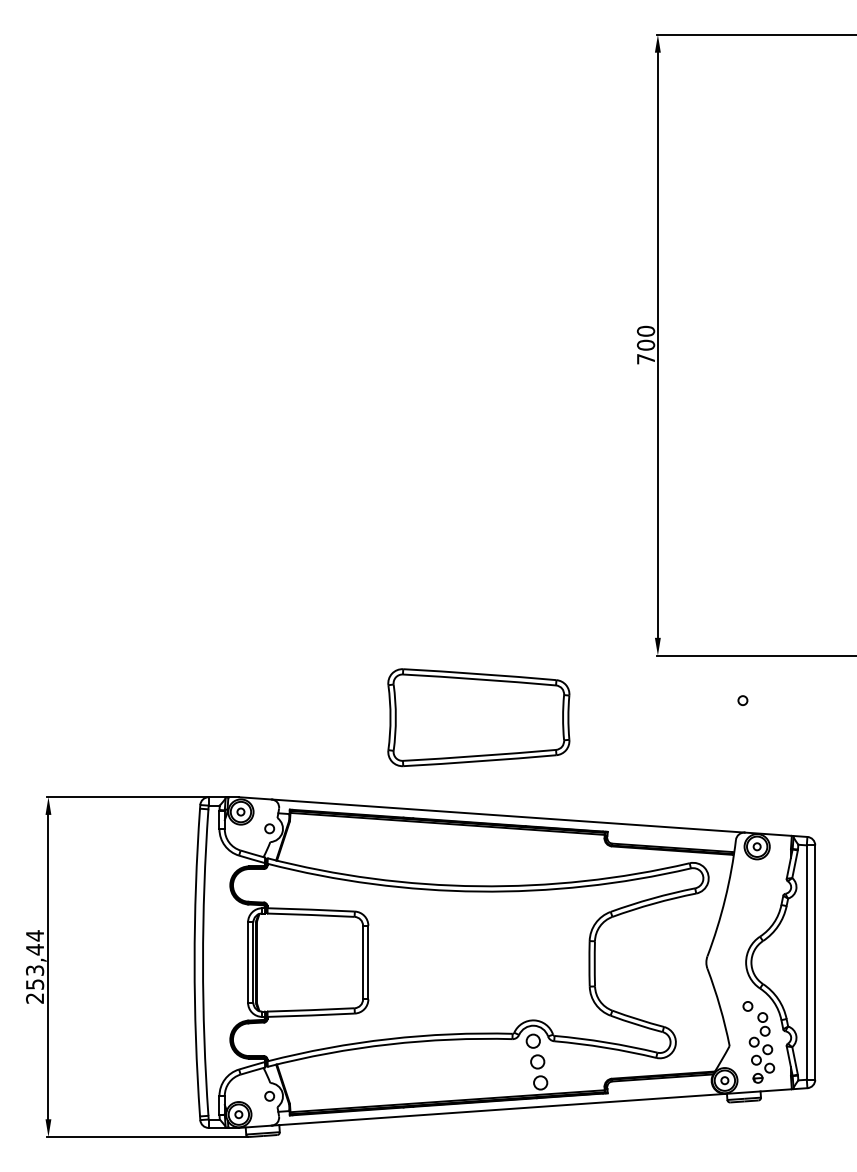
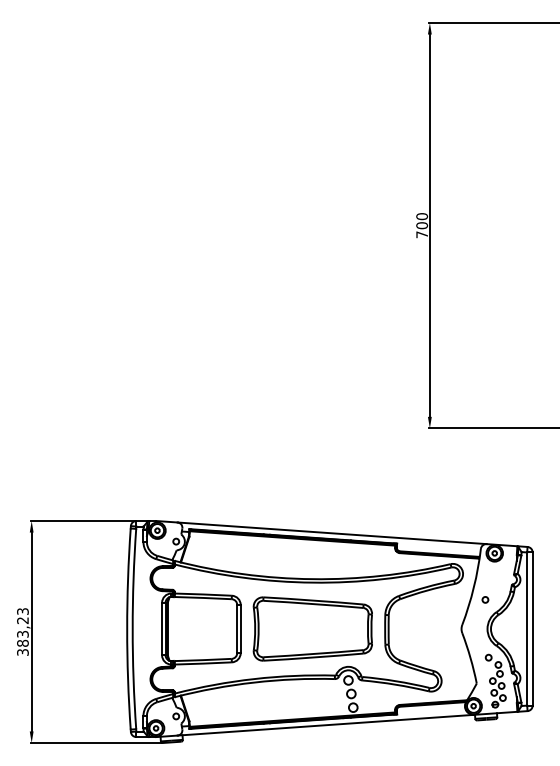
circle: (743, 700) -> (485, 599), moved
part: (478, 716) -> (312, 628), moved
text: (34, 966) -> (22, 631), 253,44 -> 383,23

